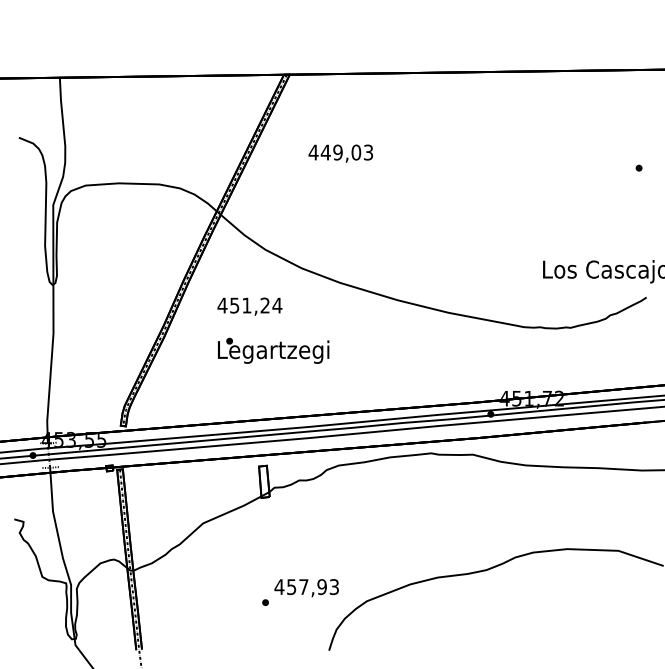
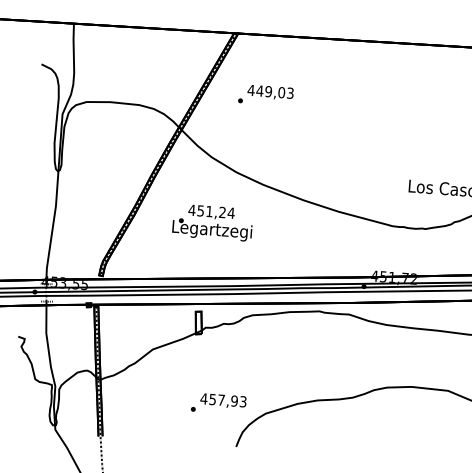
part: (299, 167) -> (240, 100), added
text: (249, 306) -> (211, 212), moved

